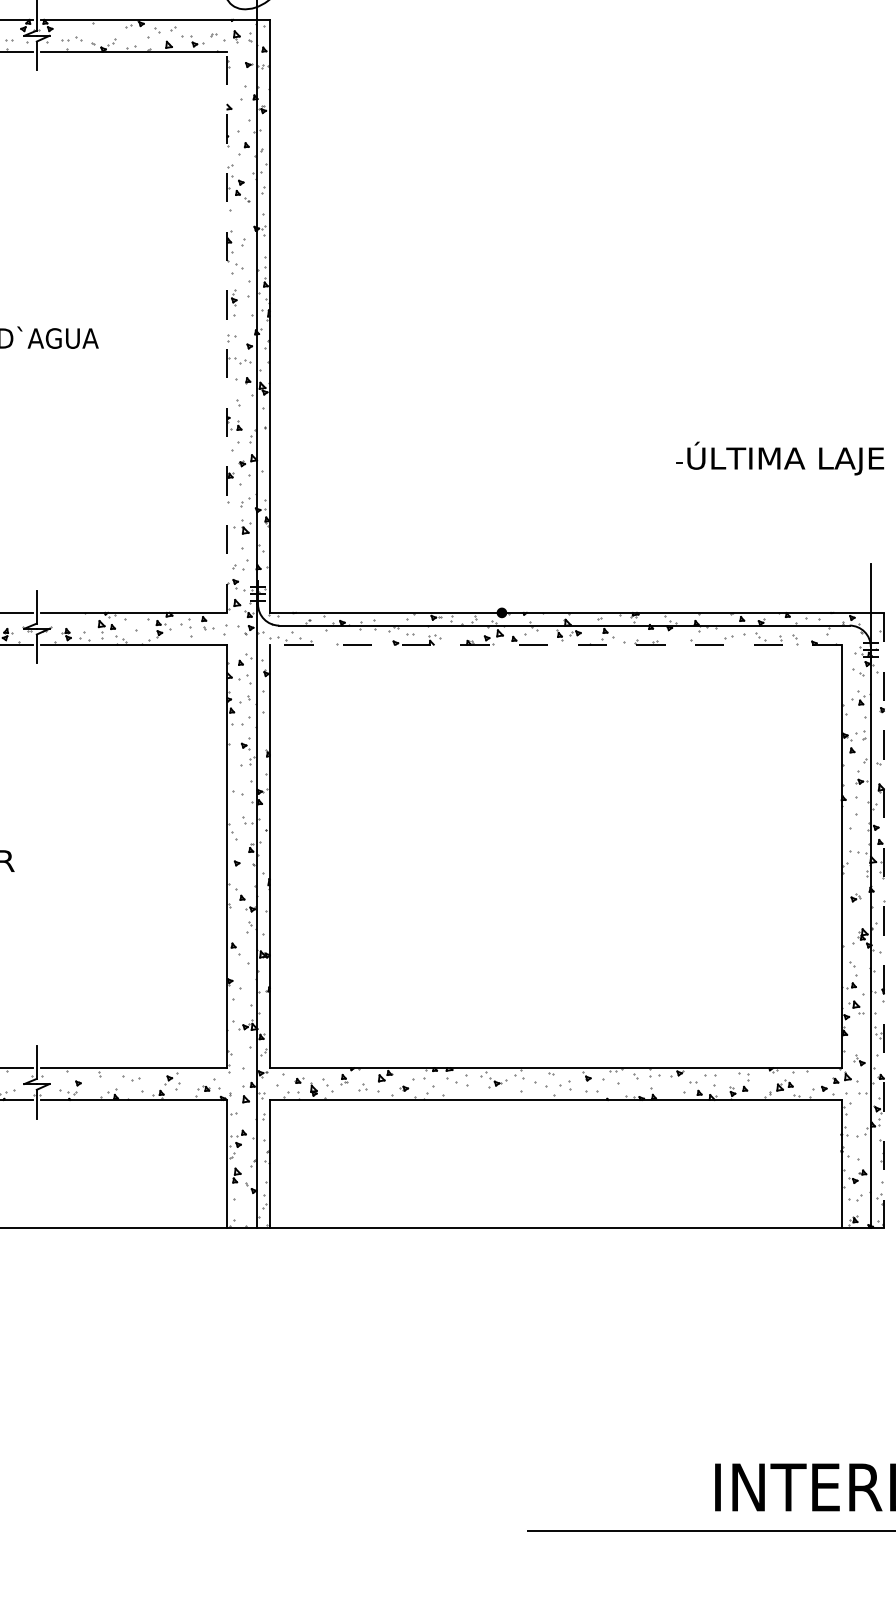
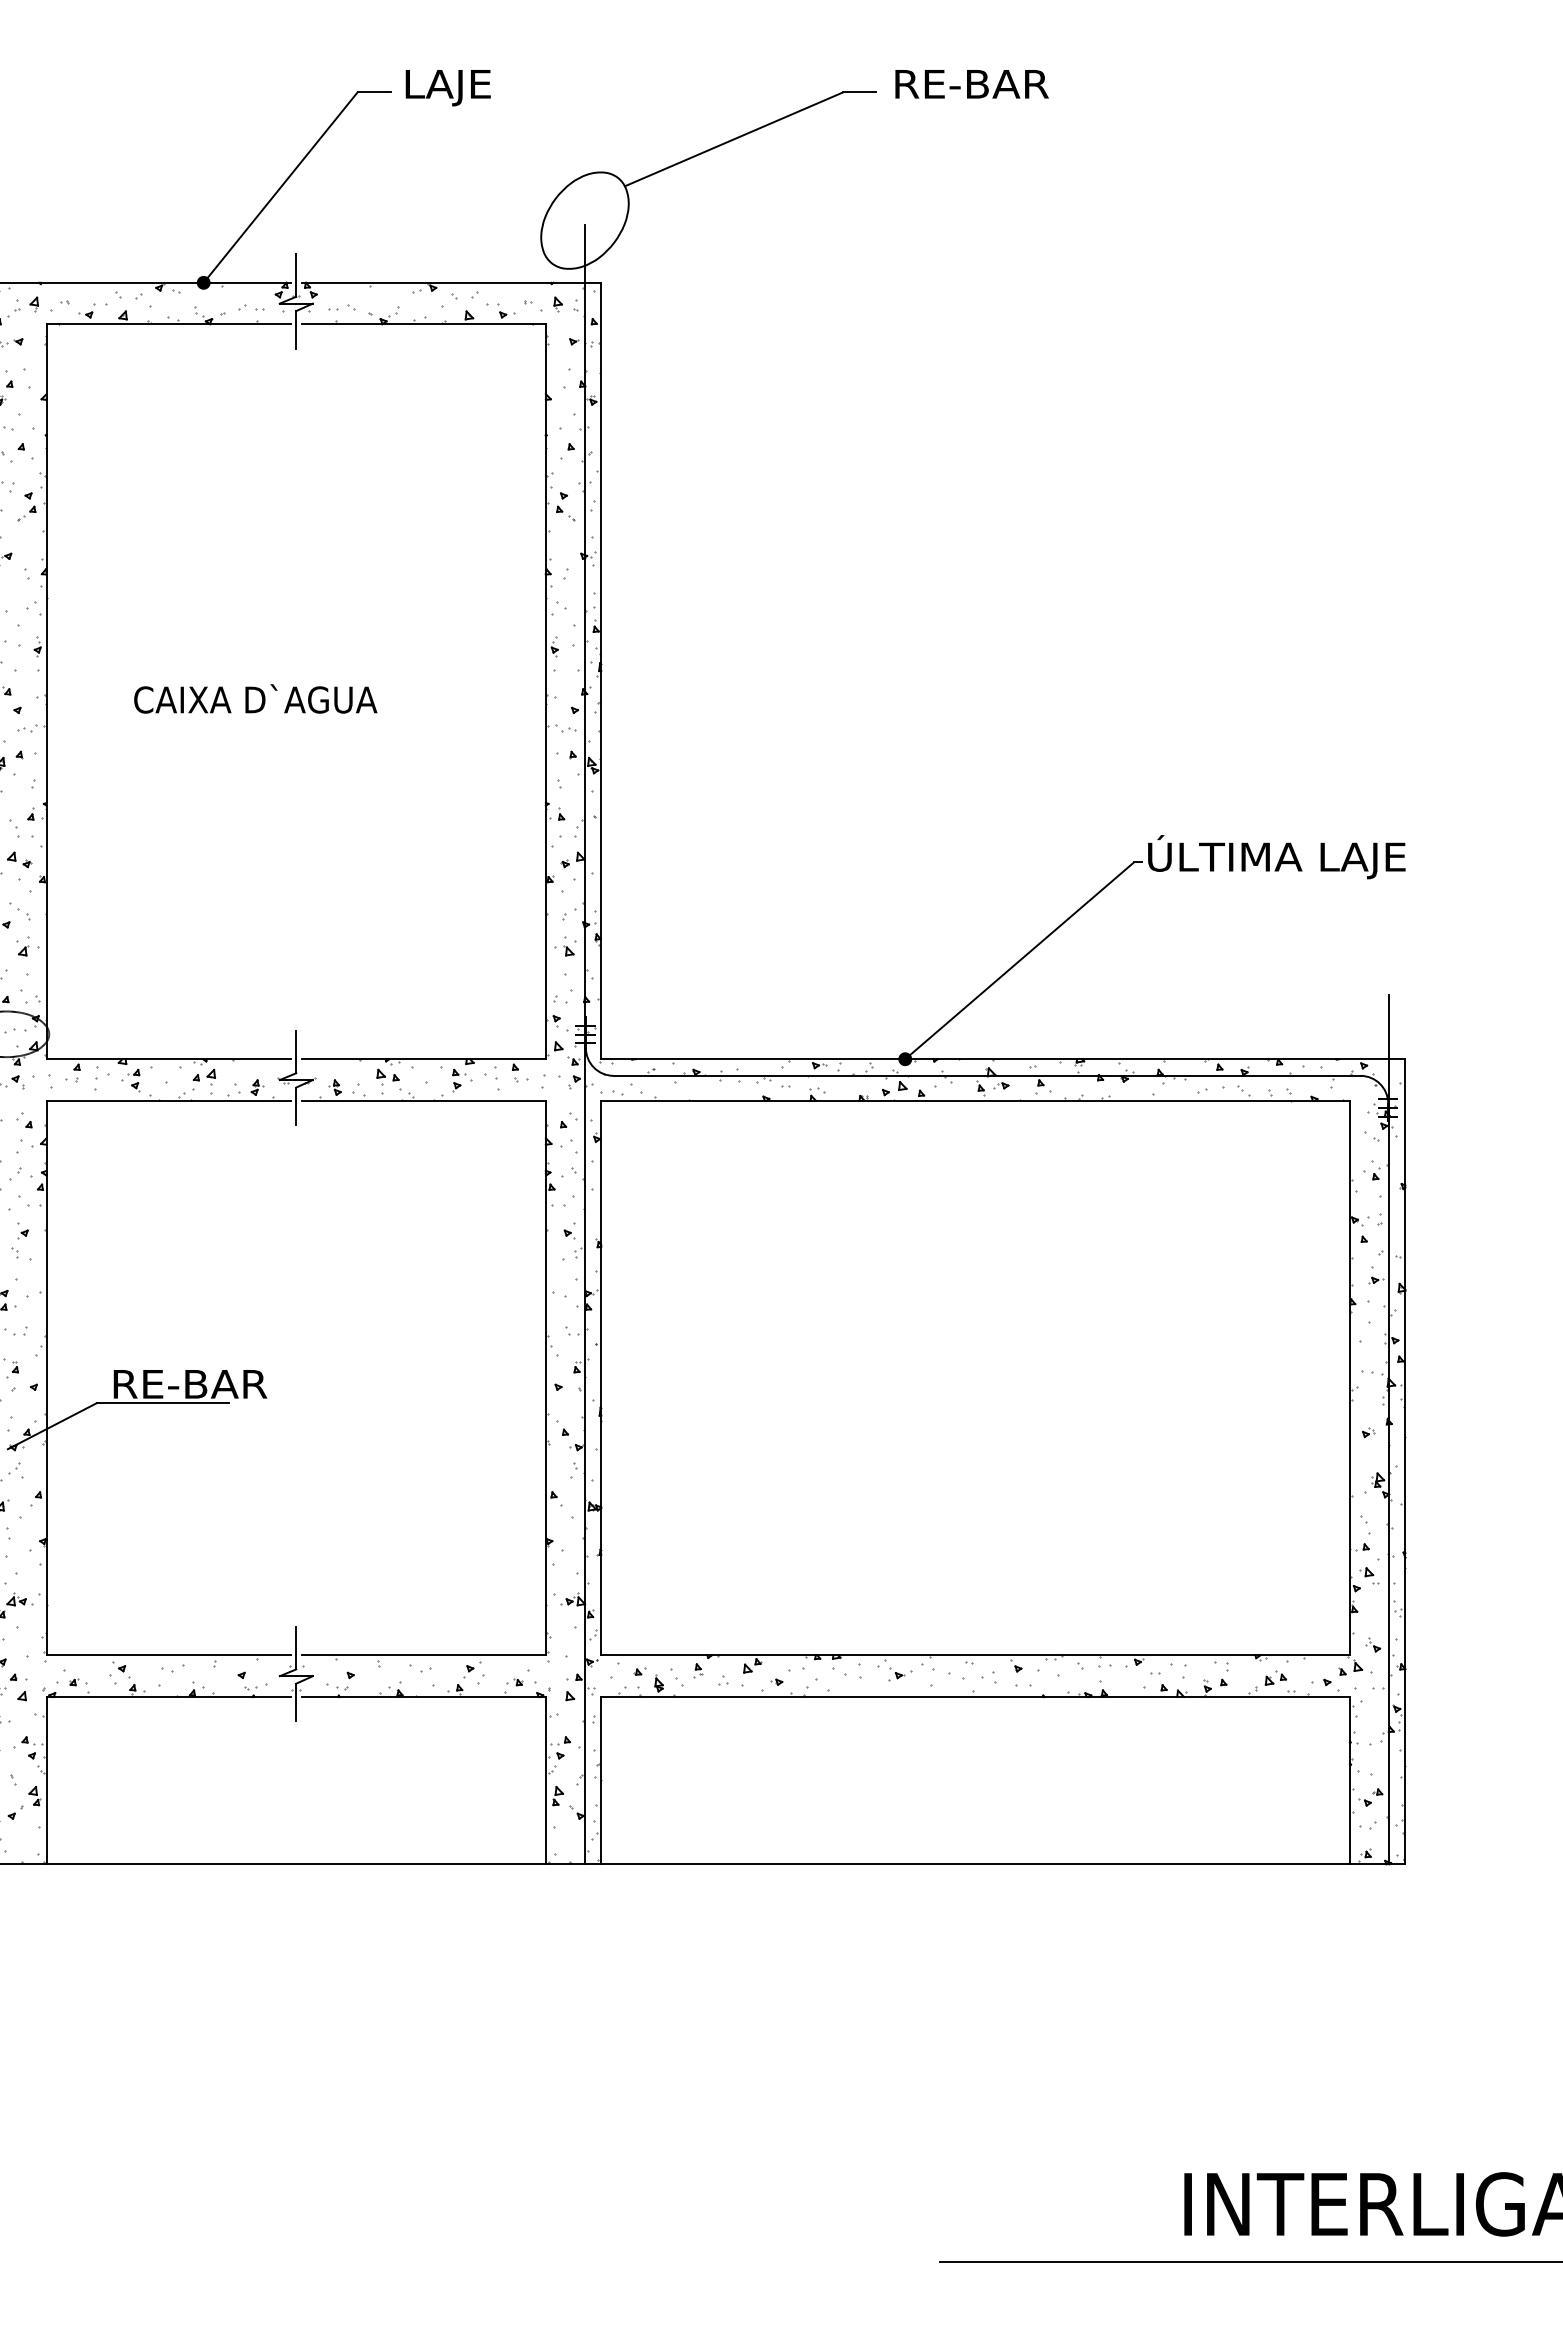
line: (227, 332) -> (545, 691), dashed -> solid
line: (589, 537) -> (1019, 960), added
line: (555, 644) -> (975, 1100), dashed -> solid
line: (883, 920) -> (1405, 1461), dashed -> solid

